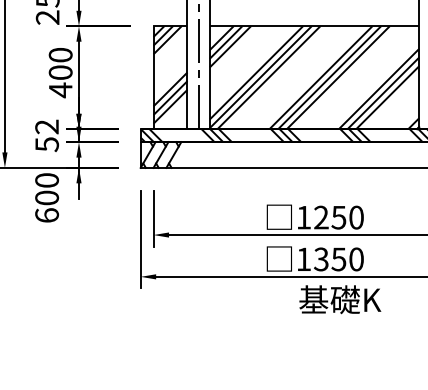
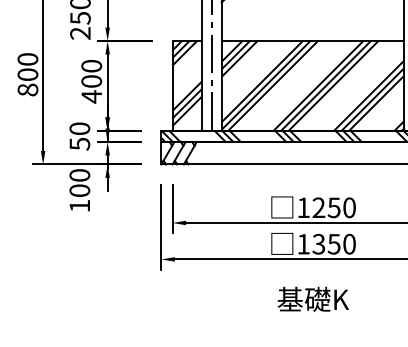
text: (46, 126) -> (79, 128), 52 -> 50
text: (46, 214) -> (79, 205), 600 -> 100
text: (339, 298) -> (312, 298), moved

